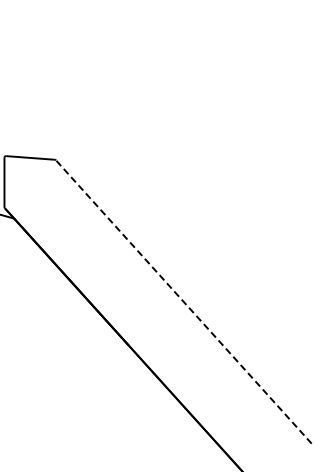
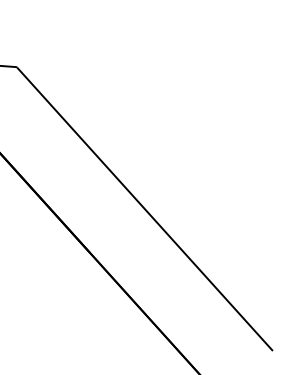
line: (183, 302) -> (144, 209), dashed -> solid

